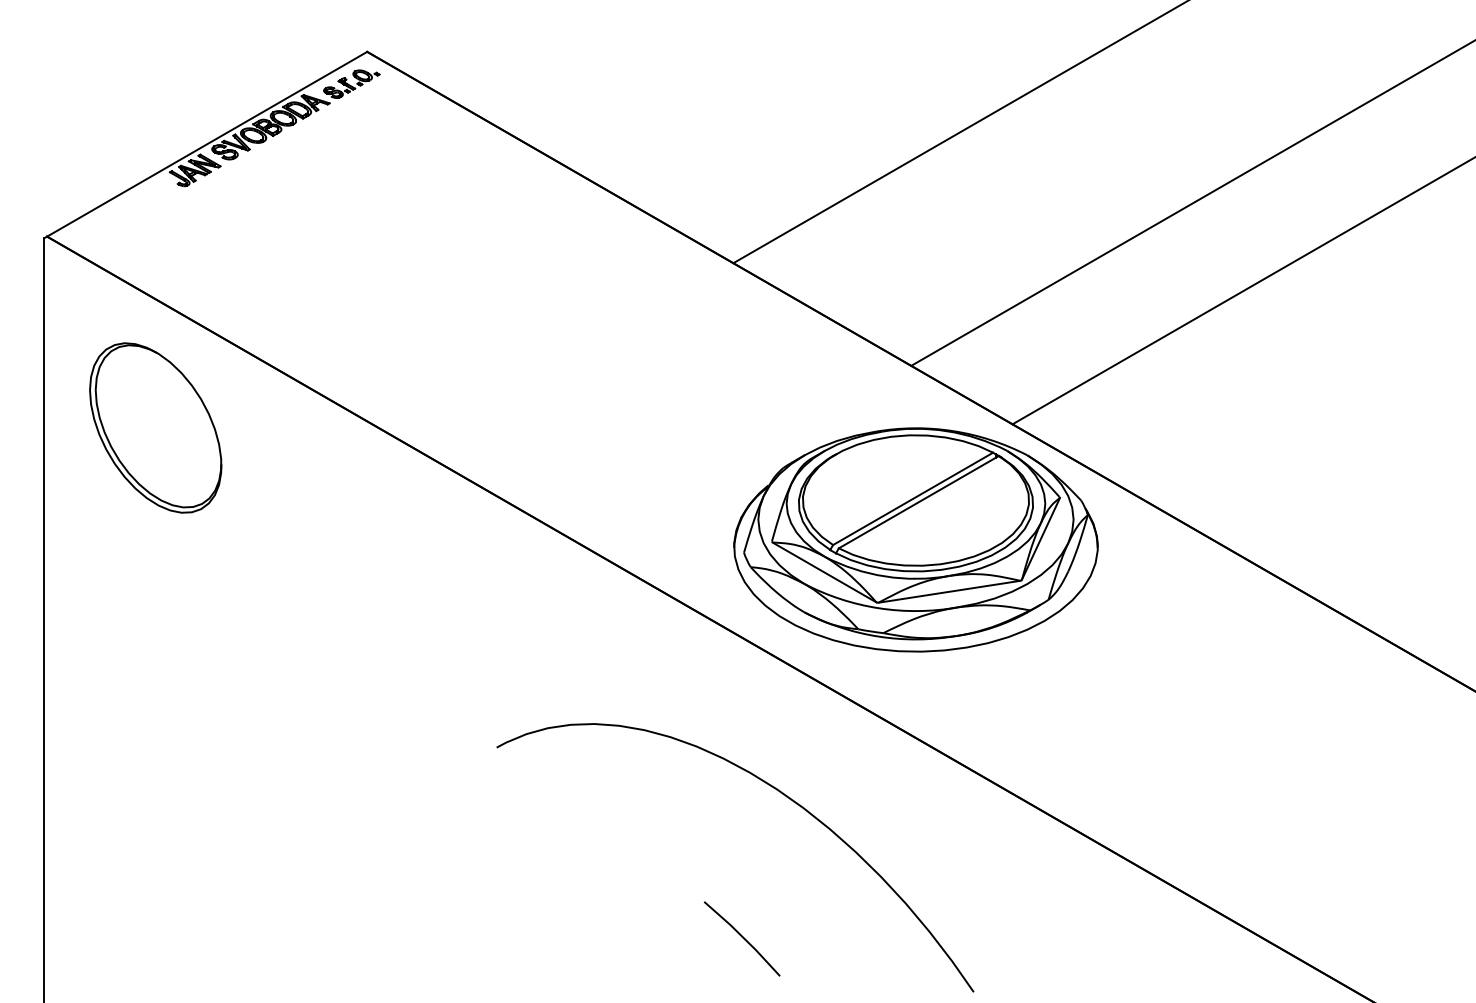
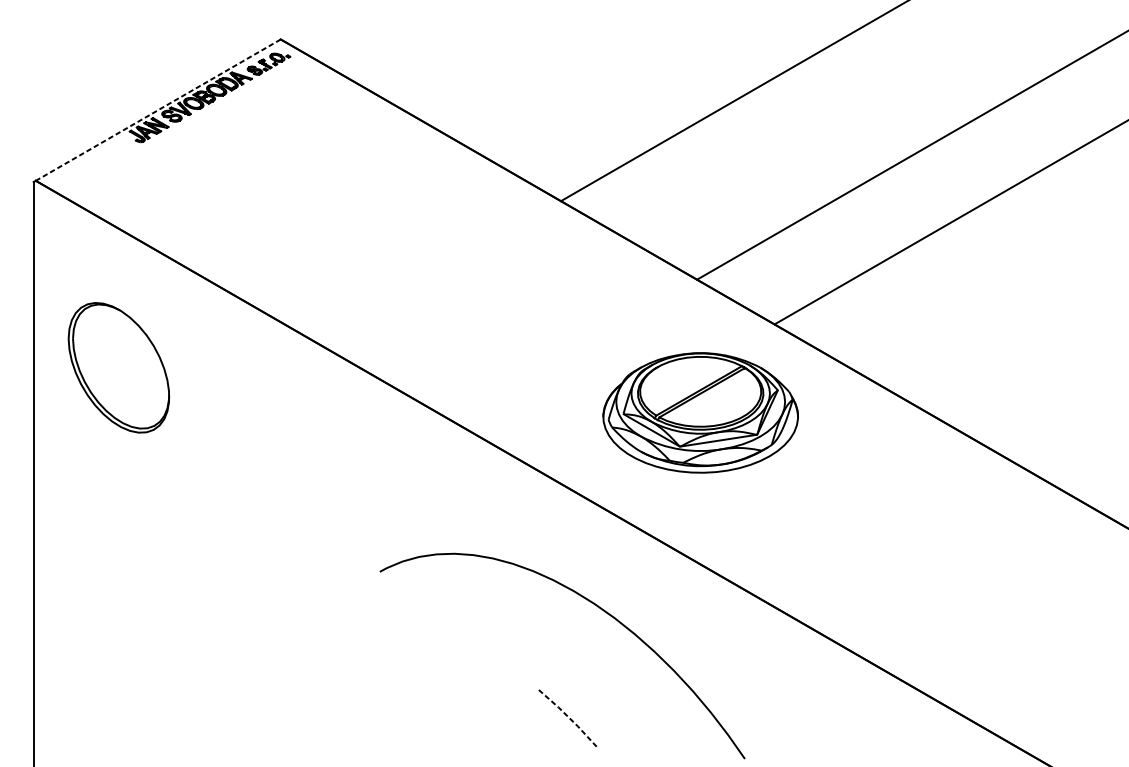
line: (207, 144) -> (158, 110), solid -> dashed
part: (155, 427) -> (118, 367), moved
part: (915, 539) -> (700, 412), size x0.7
line: (743, 937) -> (568, 717), solid -> dashed

